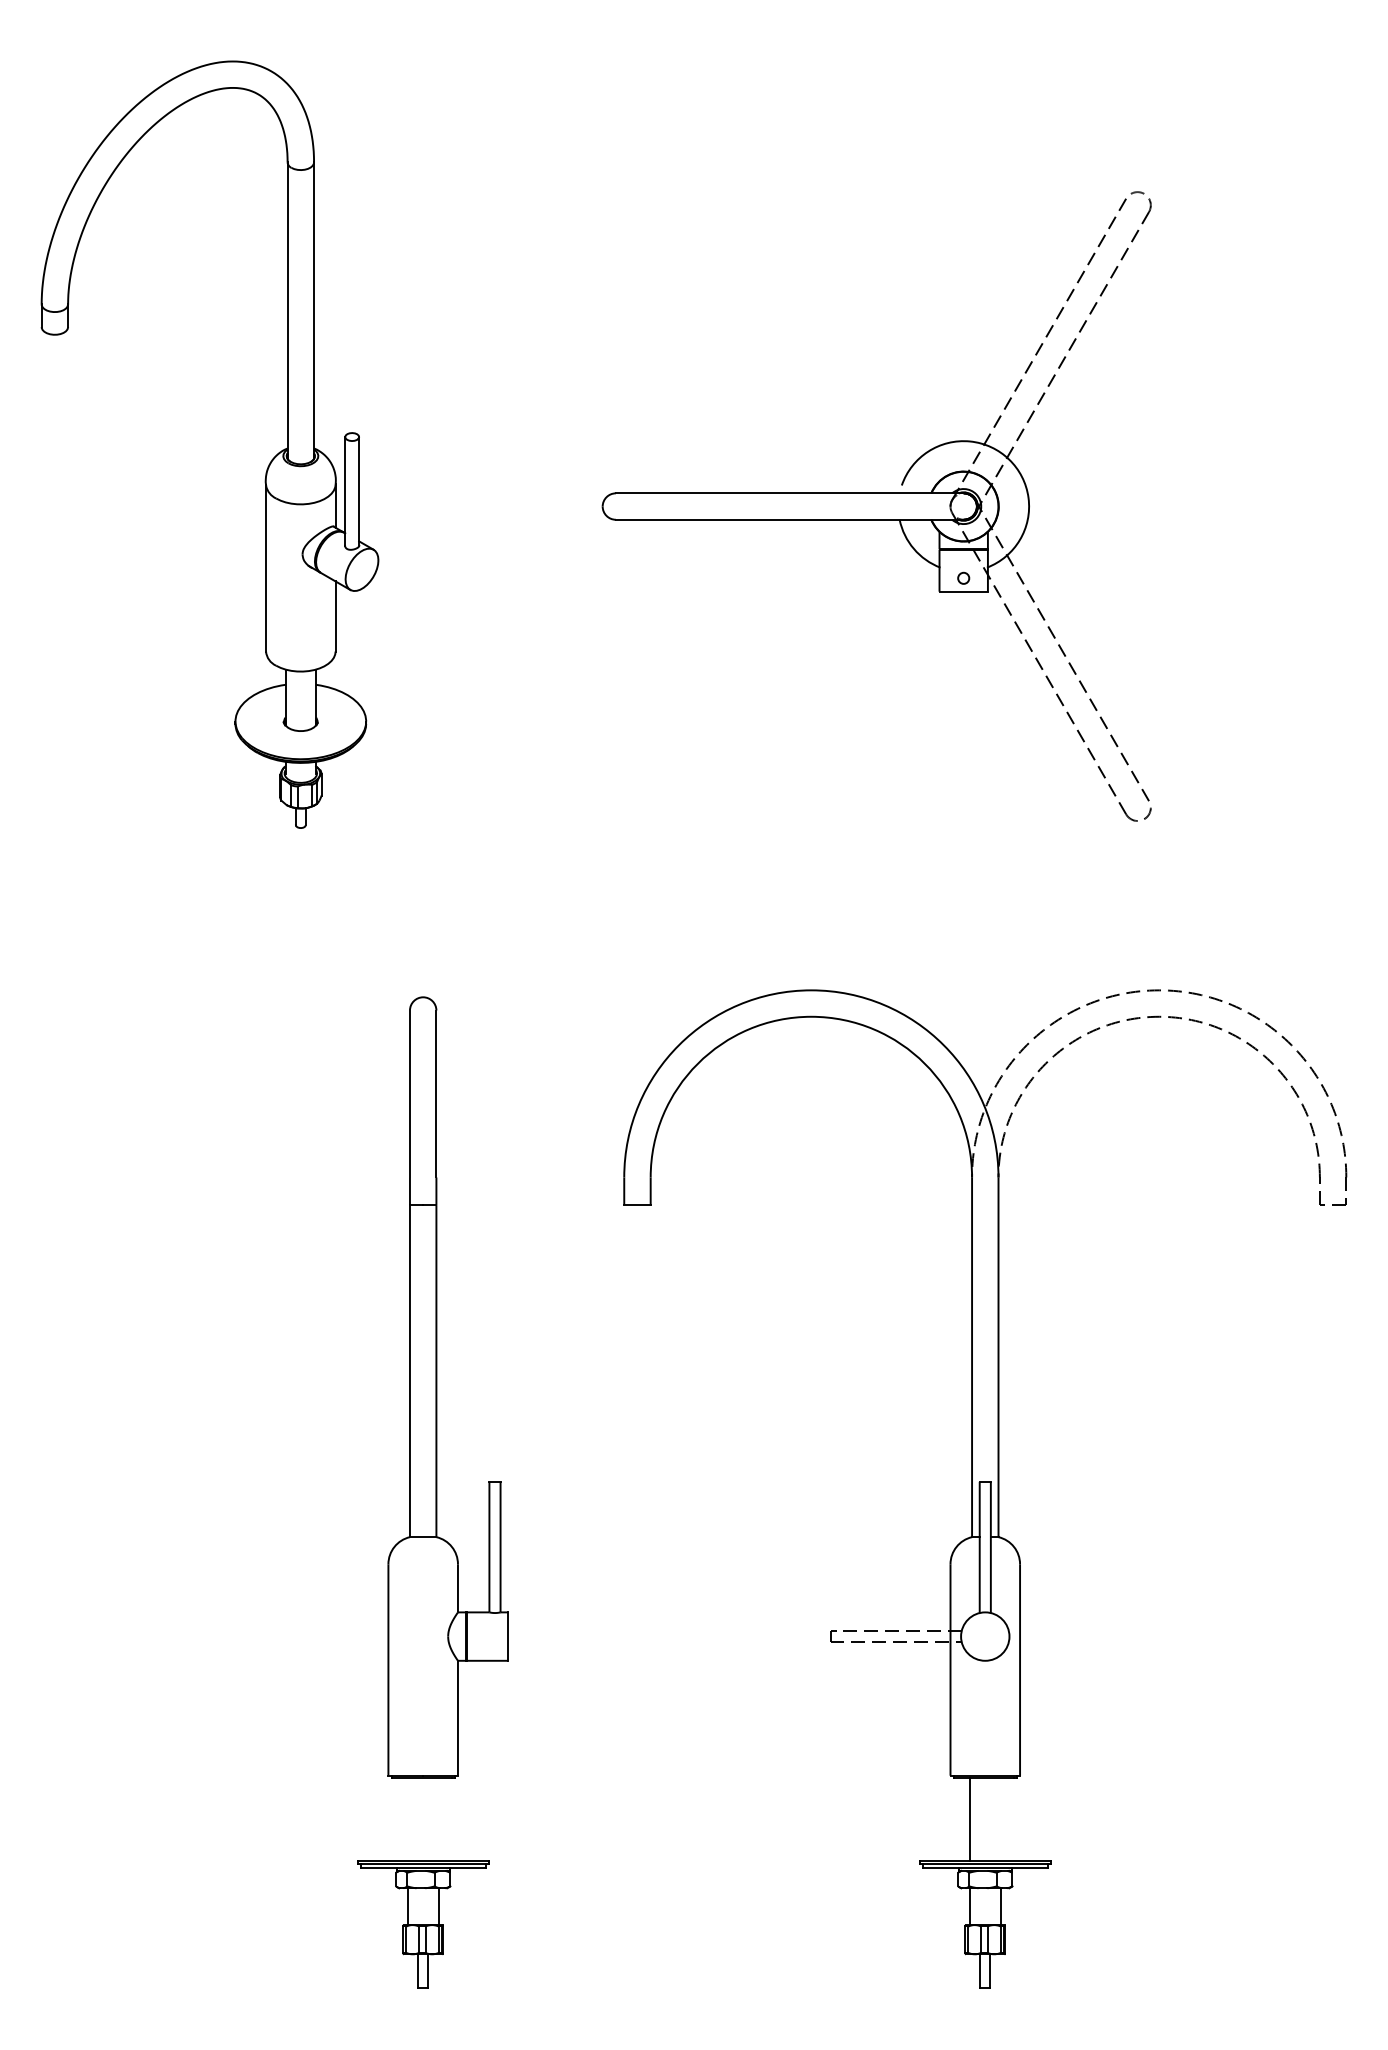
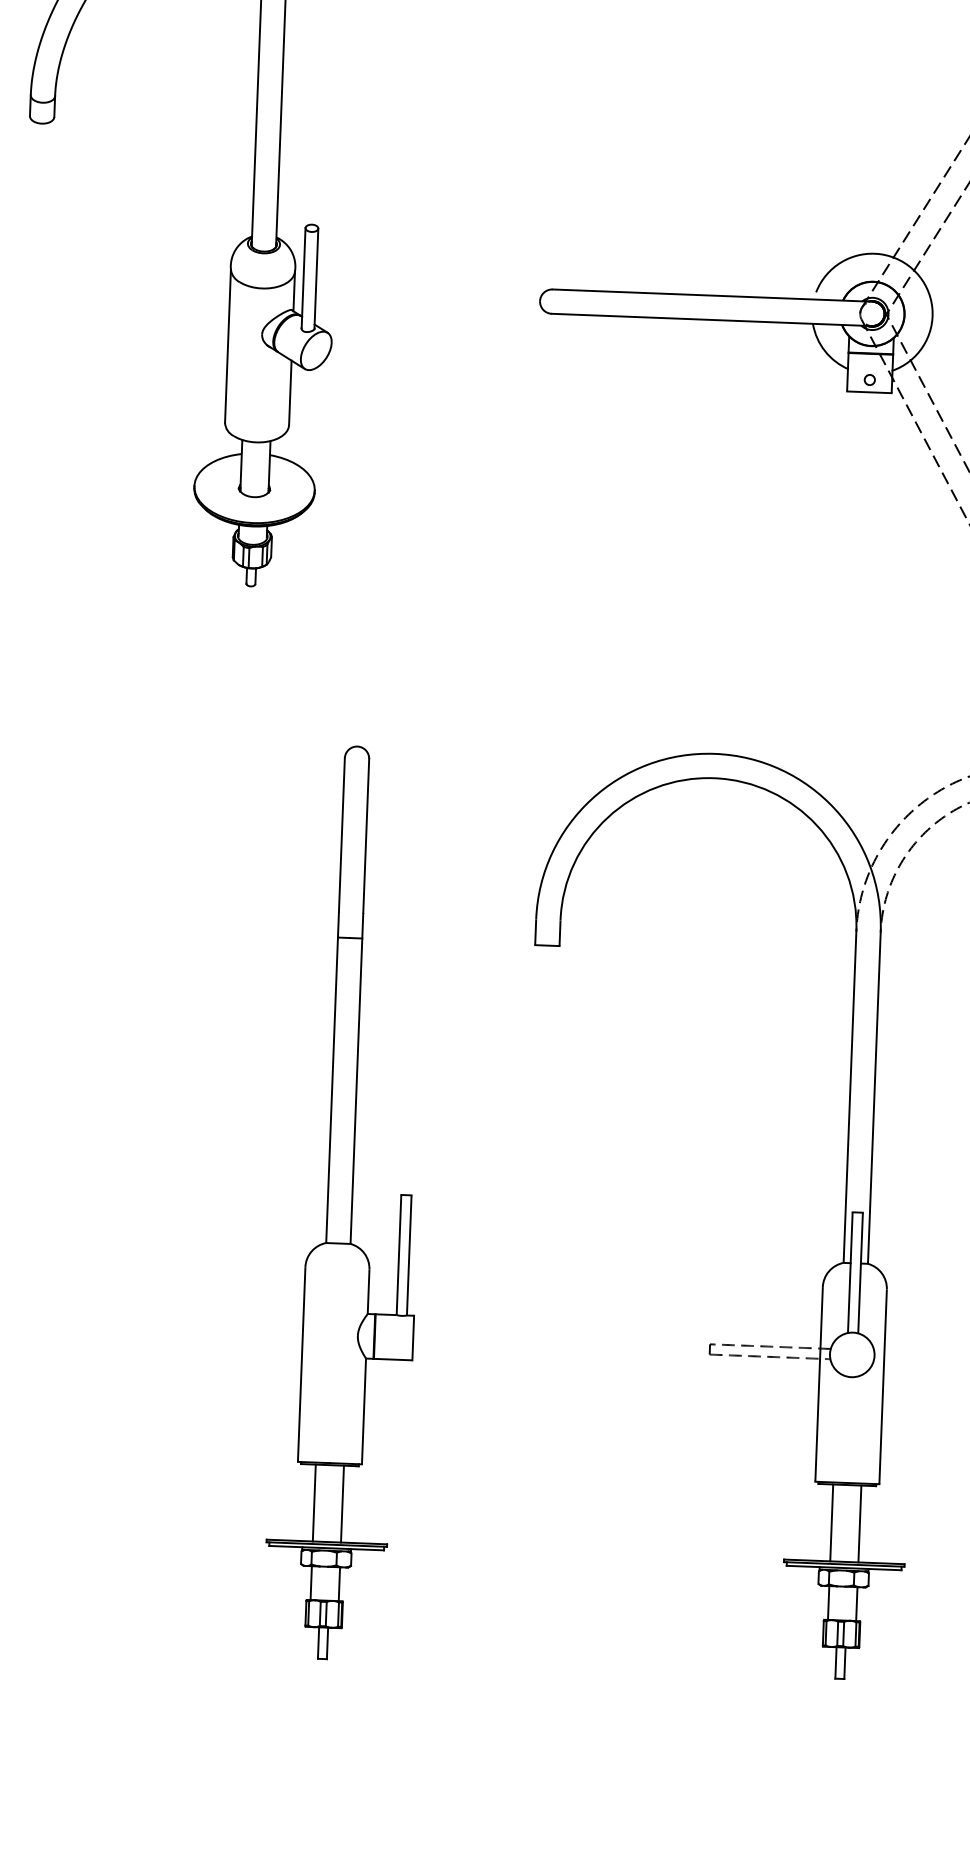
line: (407, 1819) -> (313, 1502), added
line: (438, 1819) -> (342, 1503), added
line: (1000, 1819) -> (859, 1523), added

